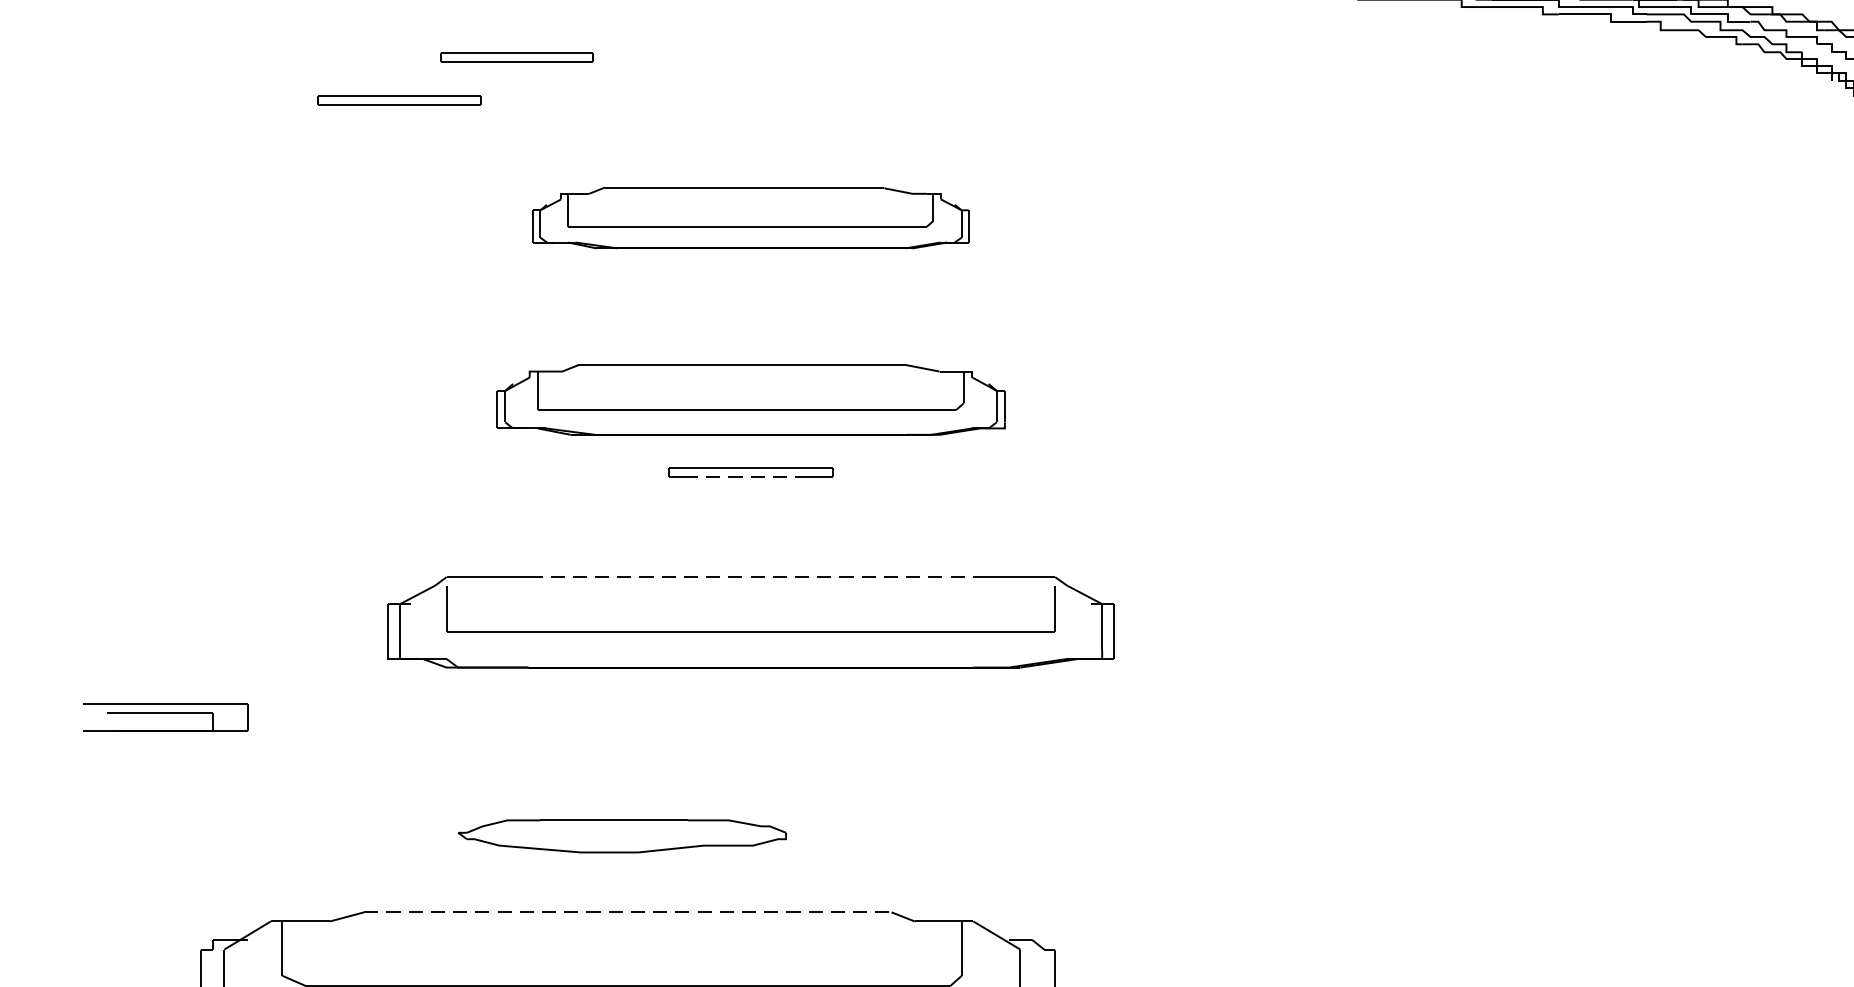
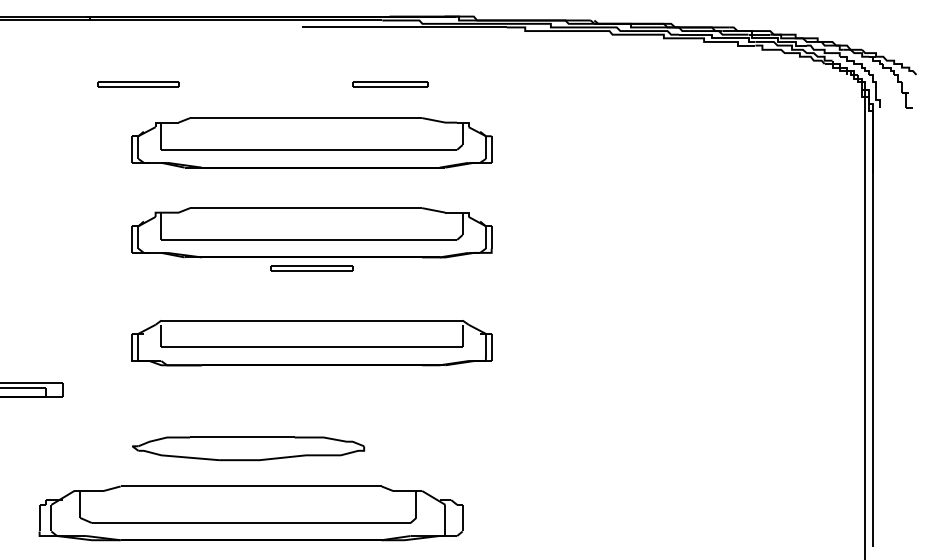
part: (517, 57) -> (390, 84), moved
part: (749, 217) -> (311, 142), size x1.67
part: (749, 399) -> (311, 232), size x1.43
line: (751, 478) -> (312, 271), dashed -> solid
line: (749, 577) -> (311, 320), dashed -> solid
part: (622, 835) -> (248, 448), size x1.43
line: (630, 912) -> (252, 486), dashed -> solid

